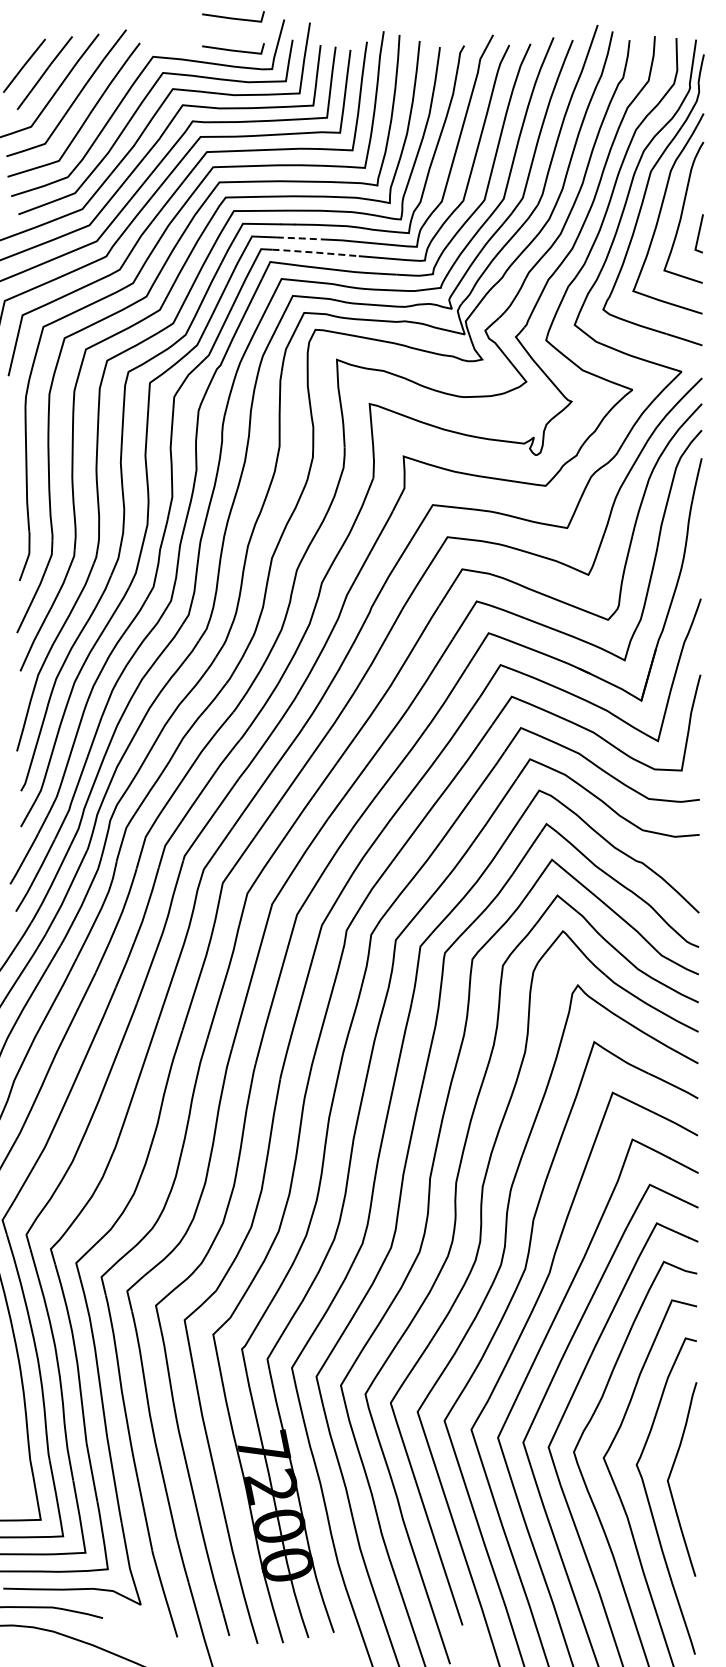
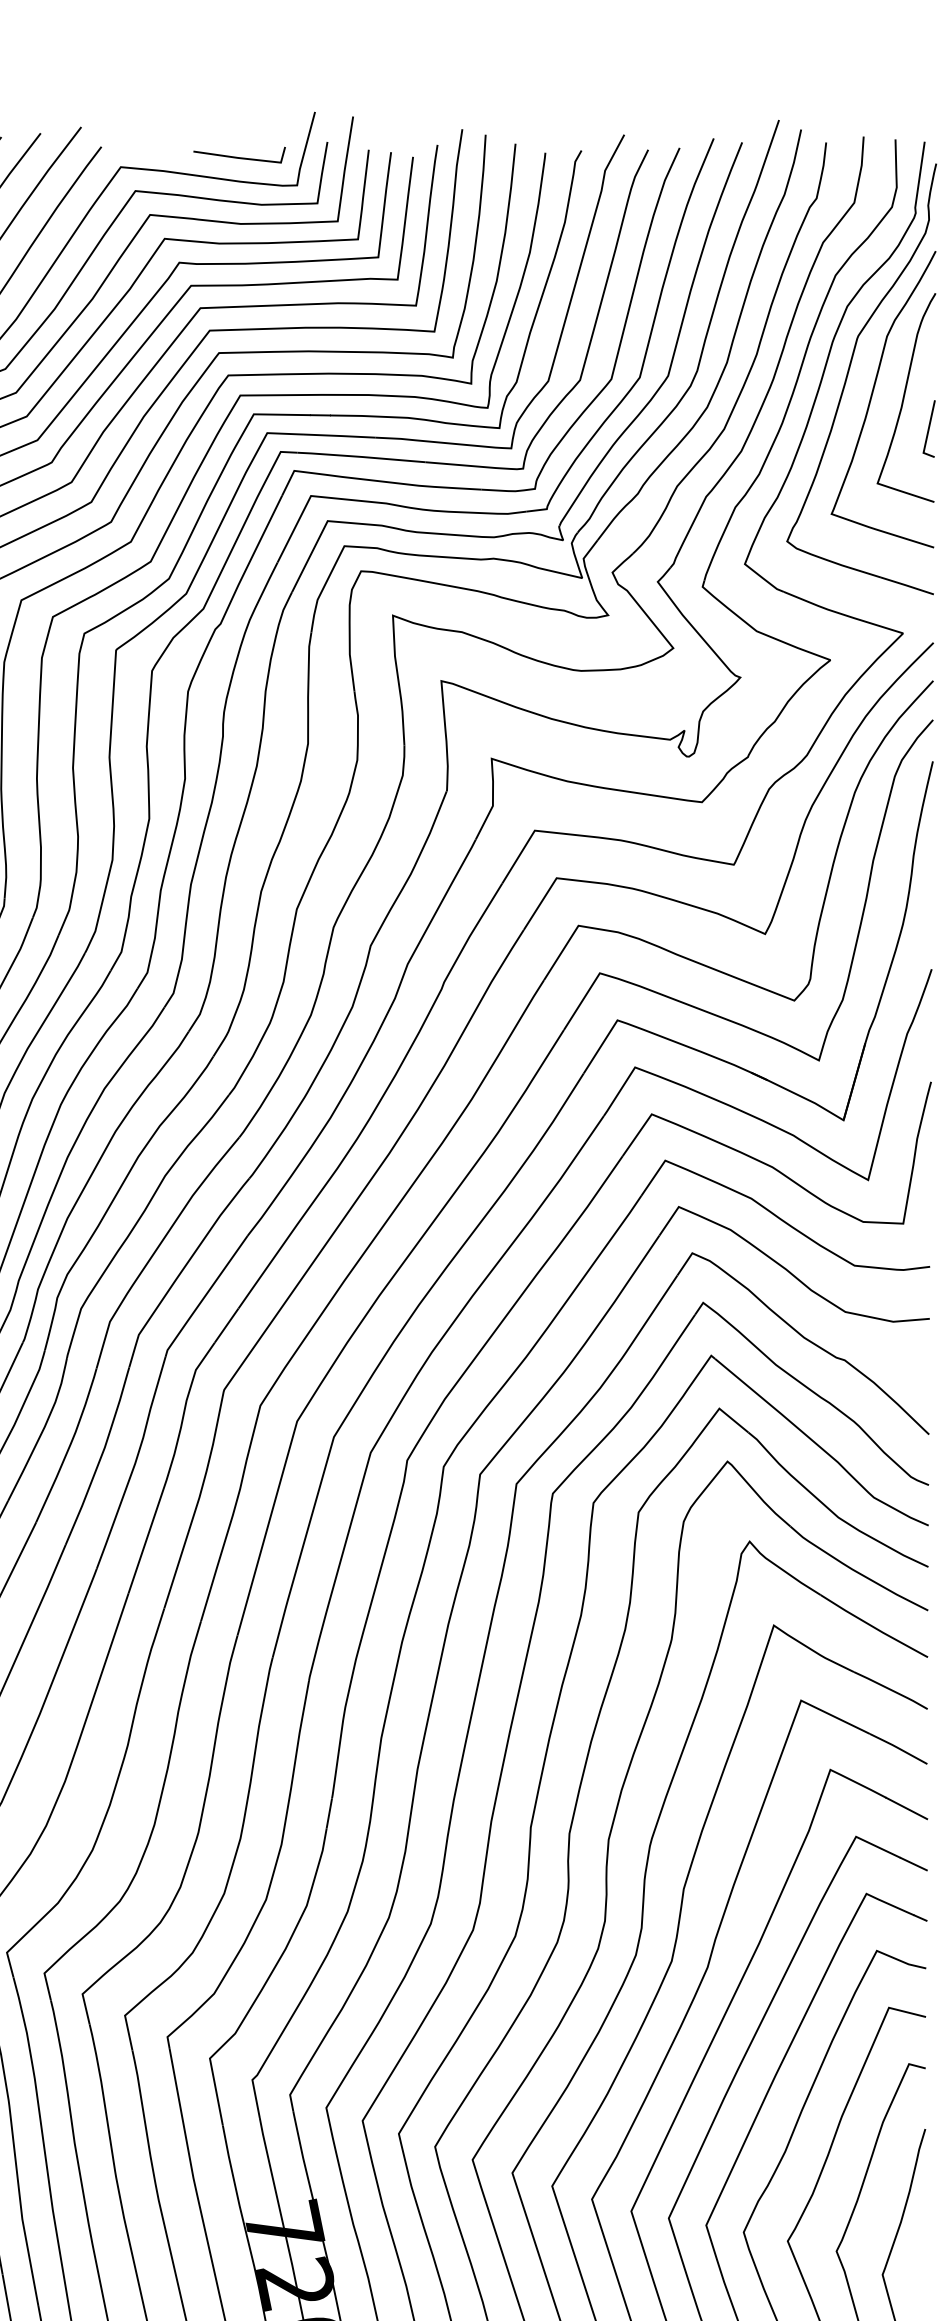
line: (233, 17) -> (239, 108), removed
line: (301, 238) -> (340, 436), dashed -> solid
line: (315, 252) -> (361, 456), dashed -> solid

